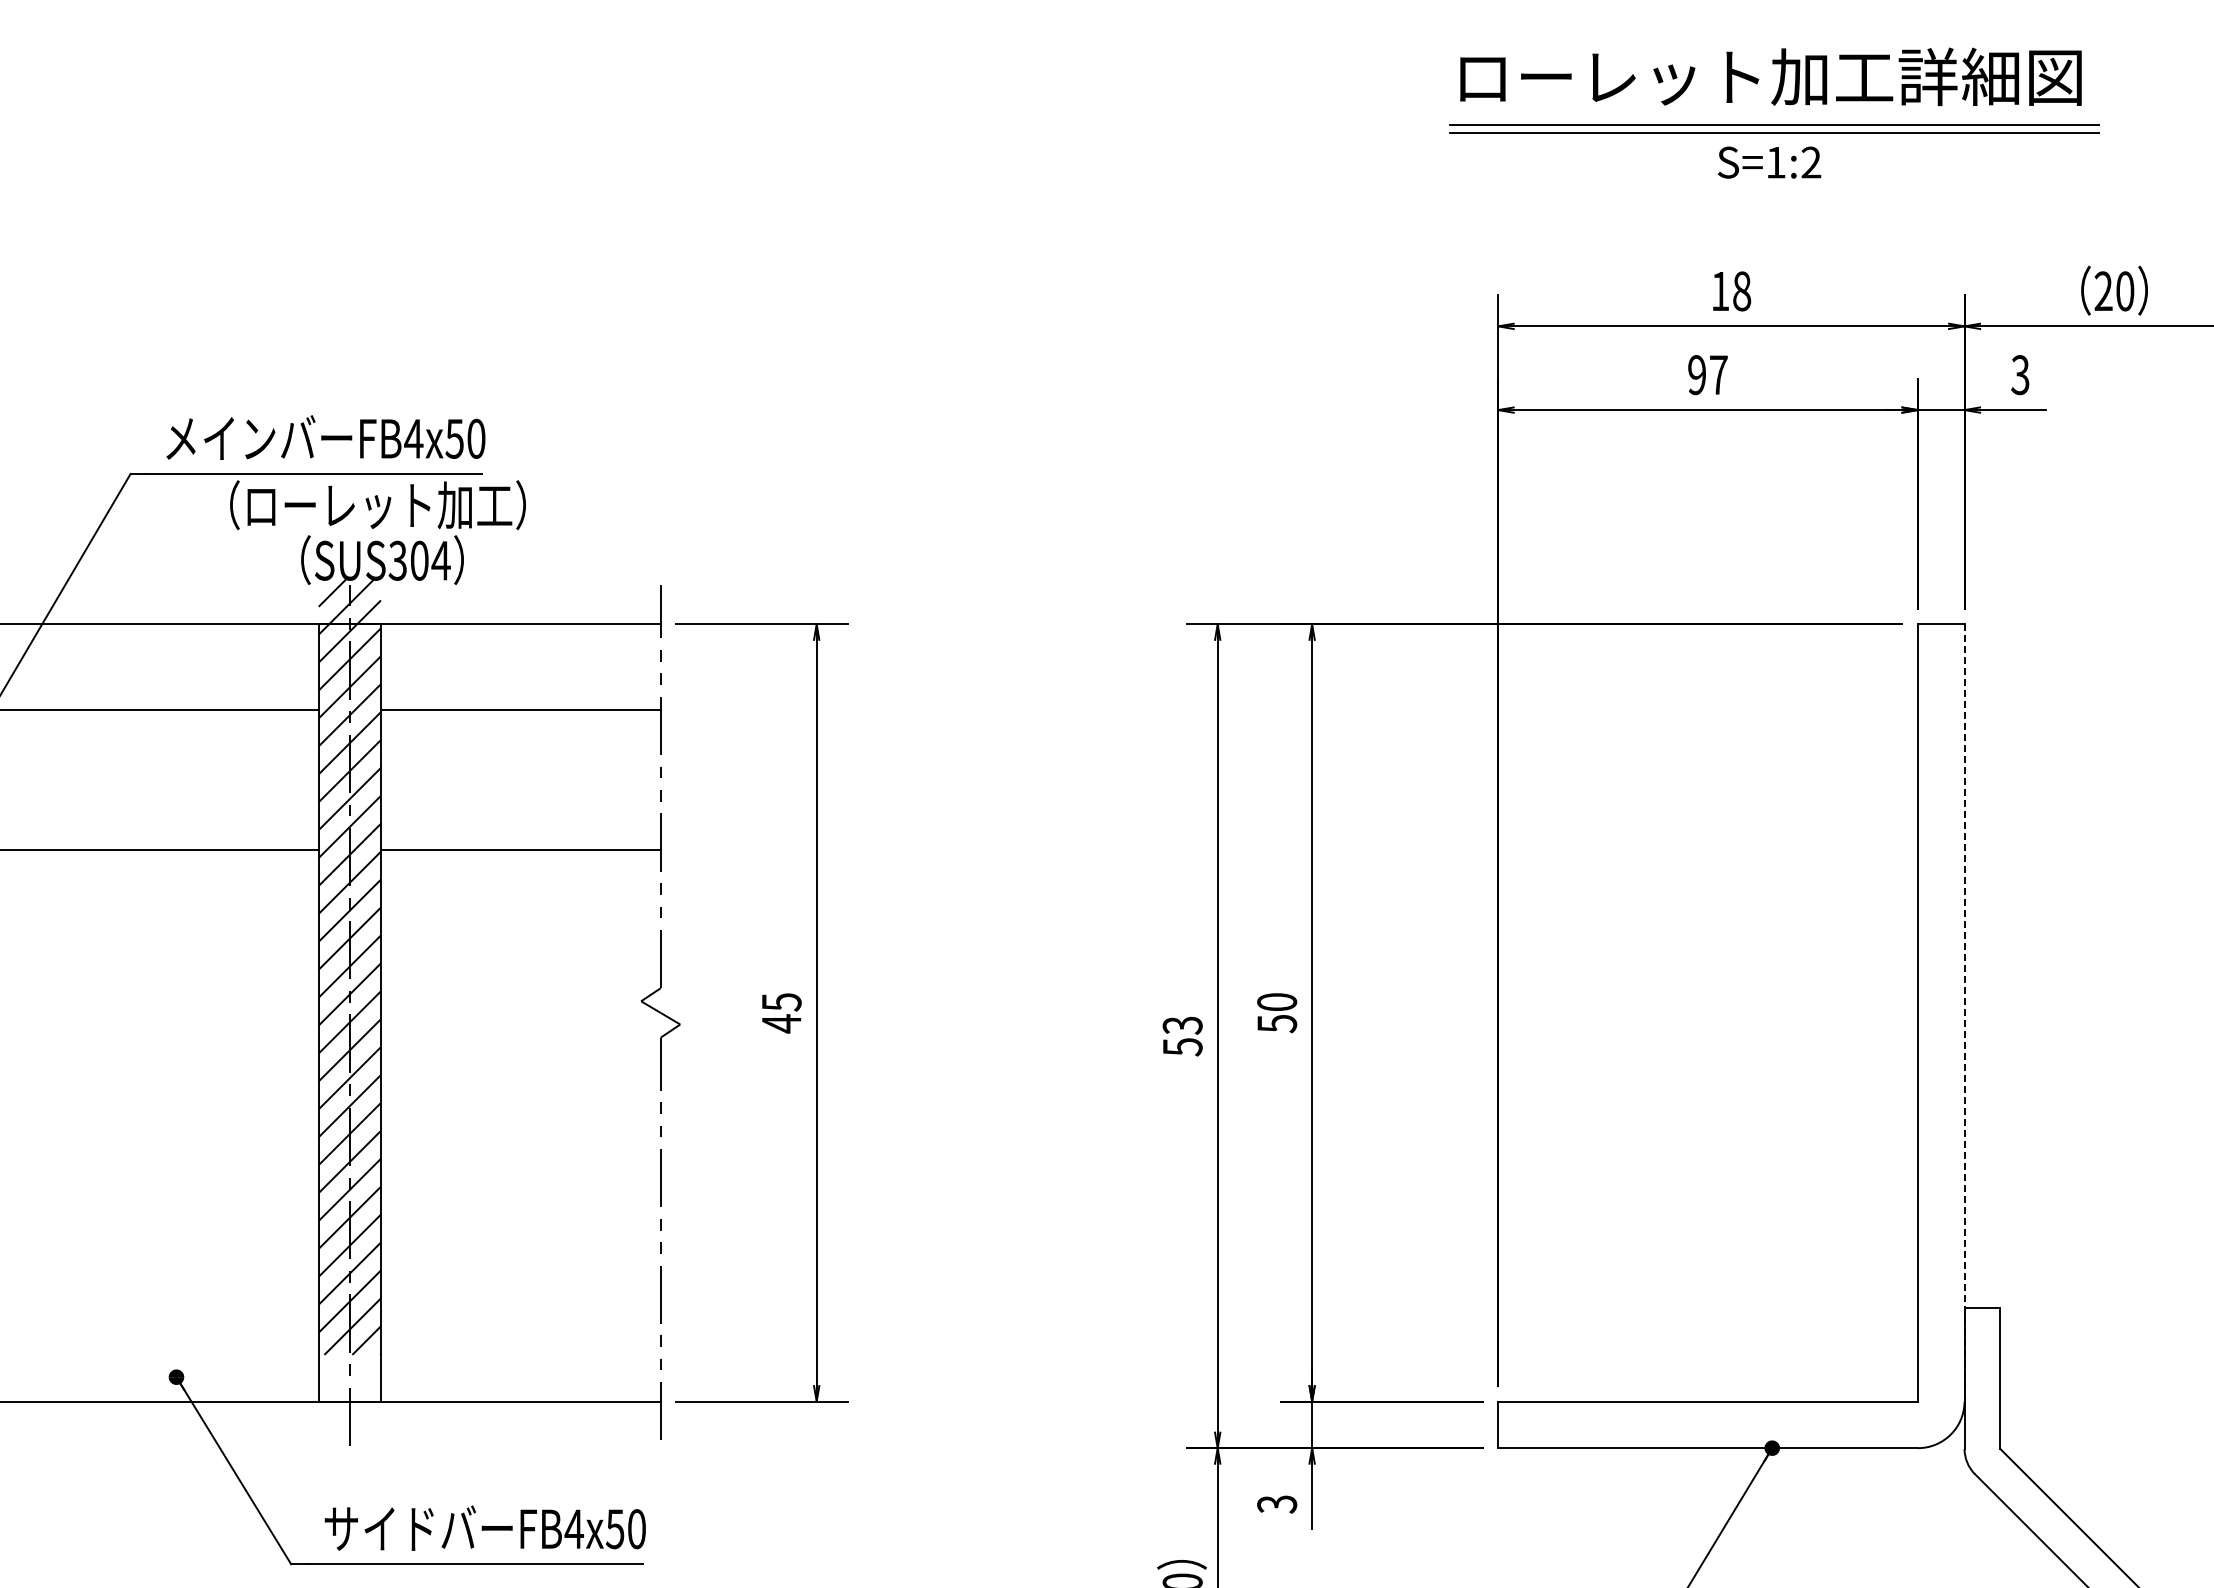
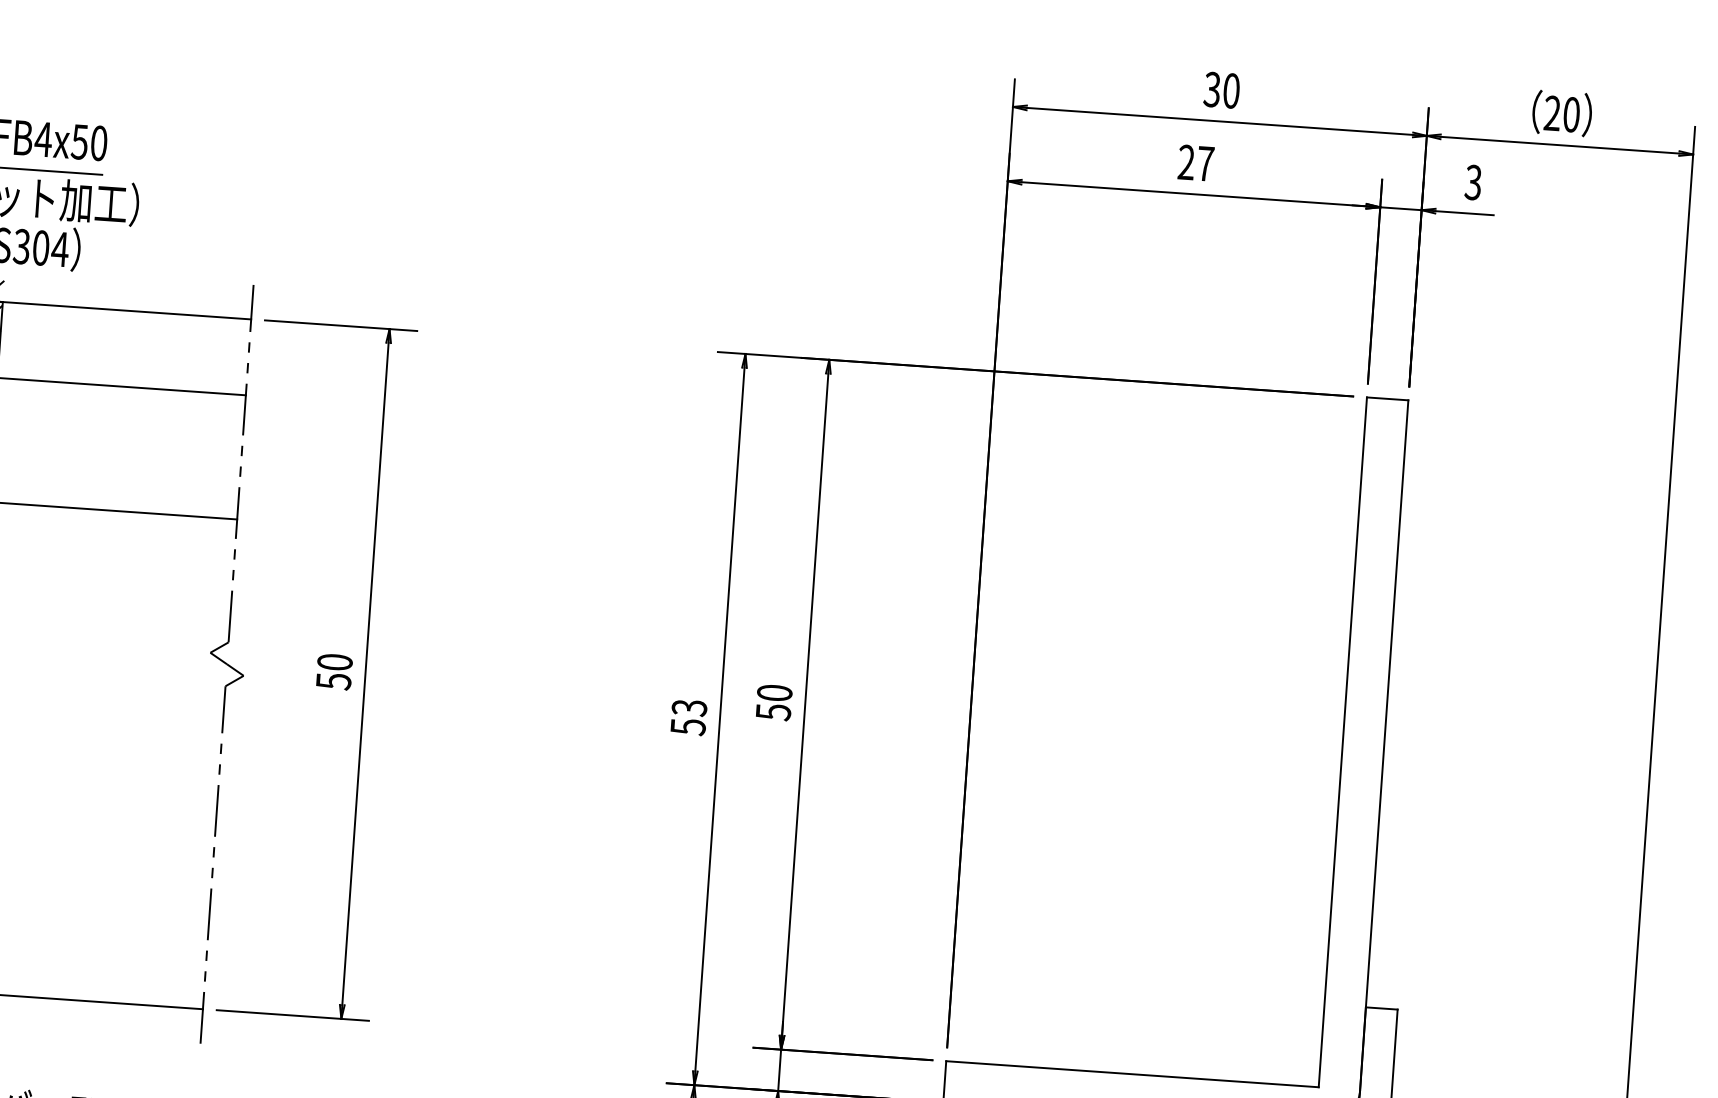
text: (1731, 291) -> (1222, 90), 18 -> 30
text: (1697, 375) -> (1186, 162), 97 -> 27
line: (1964, 1012) -> (1384, 744), dashed -> solid
text: (781, 1013) -> (334, 672), 45 -> 50

